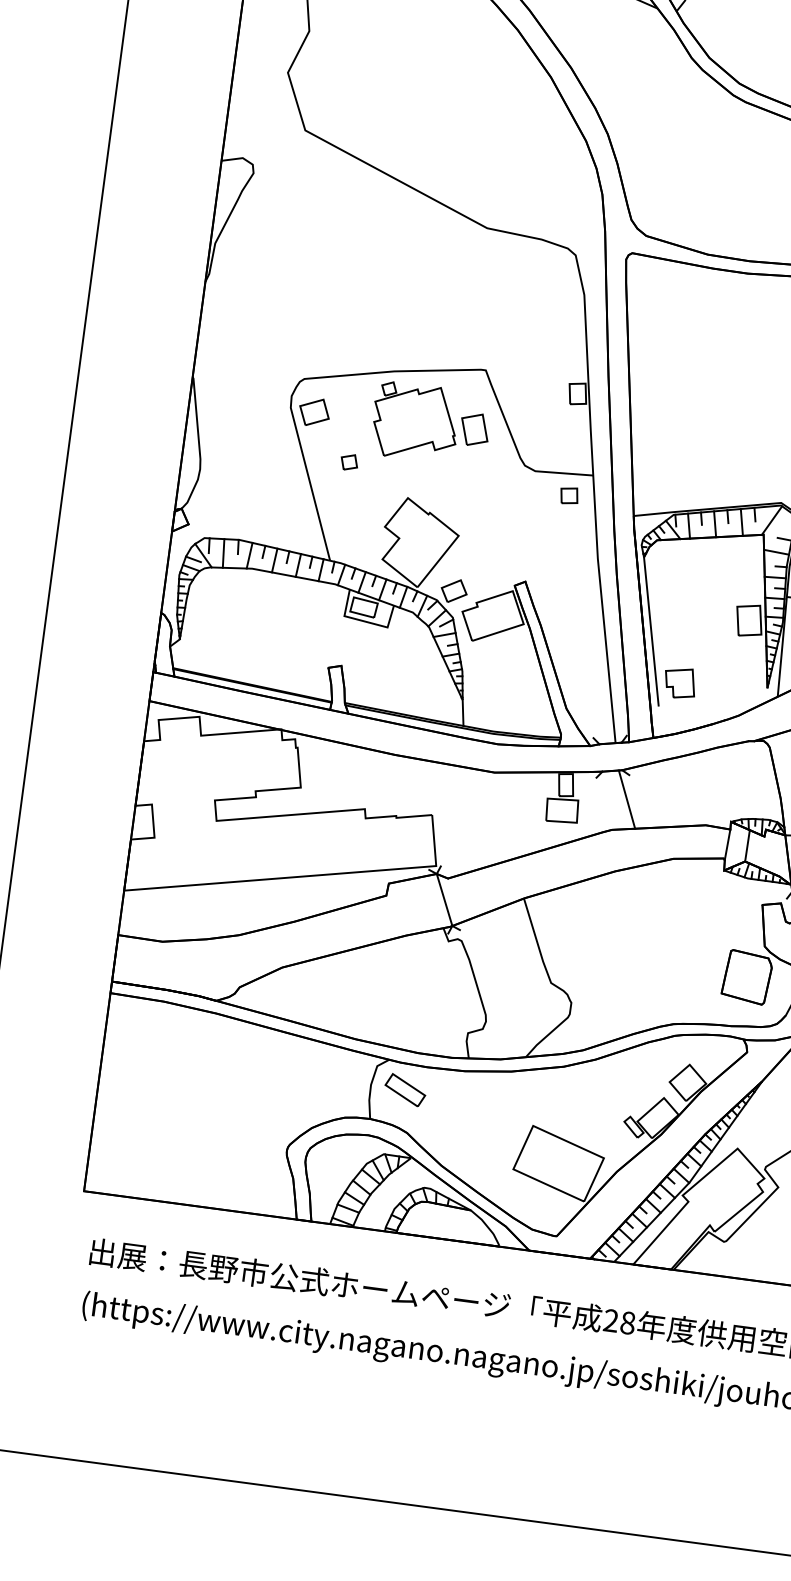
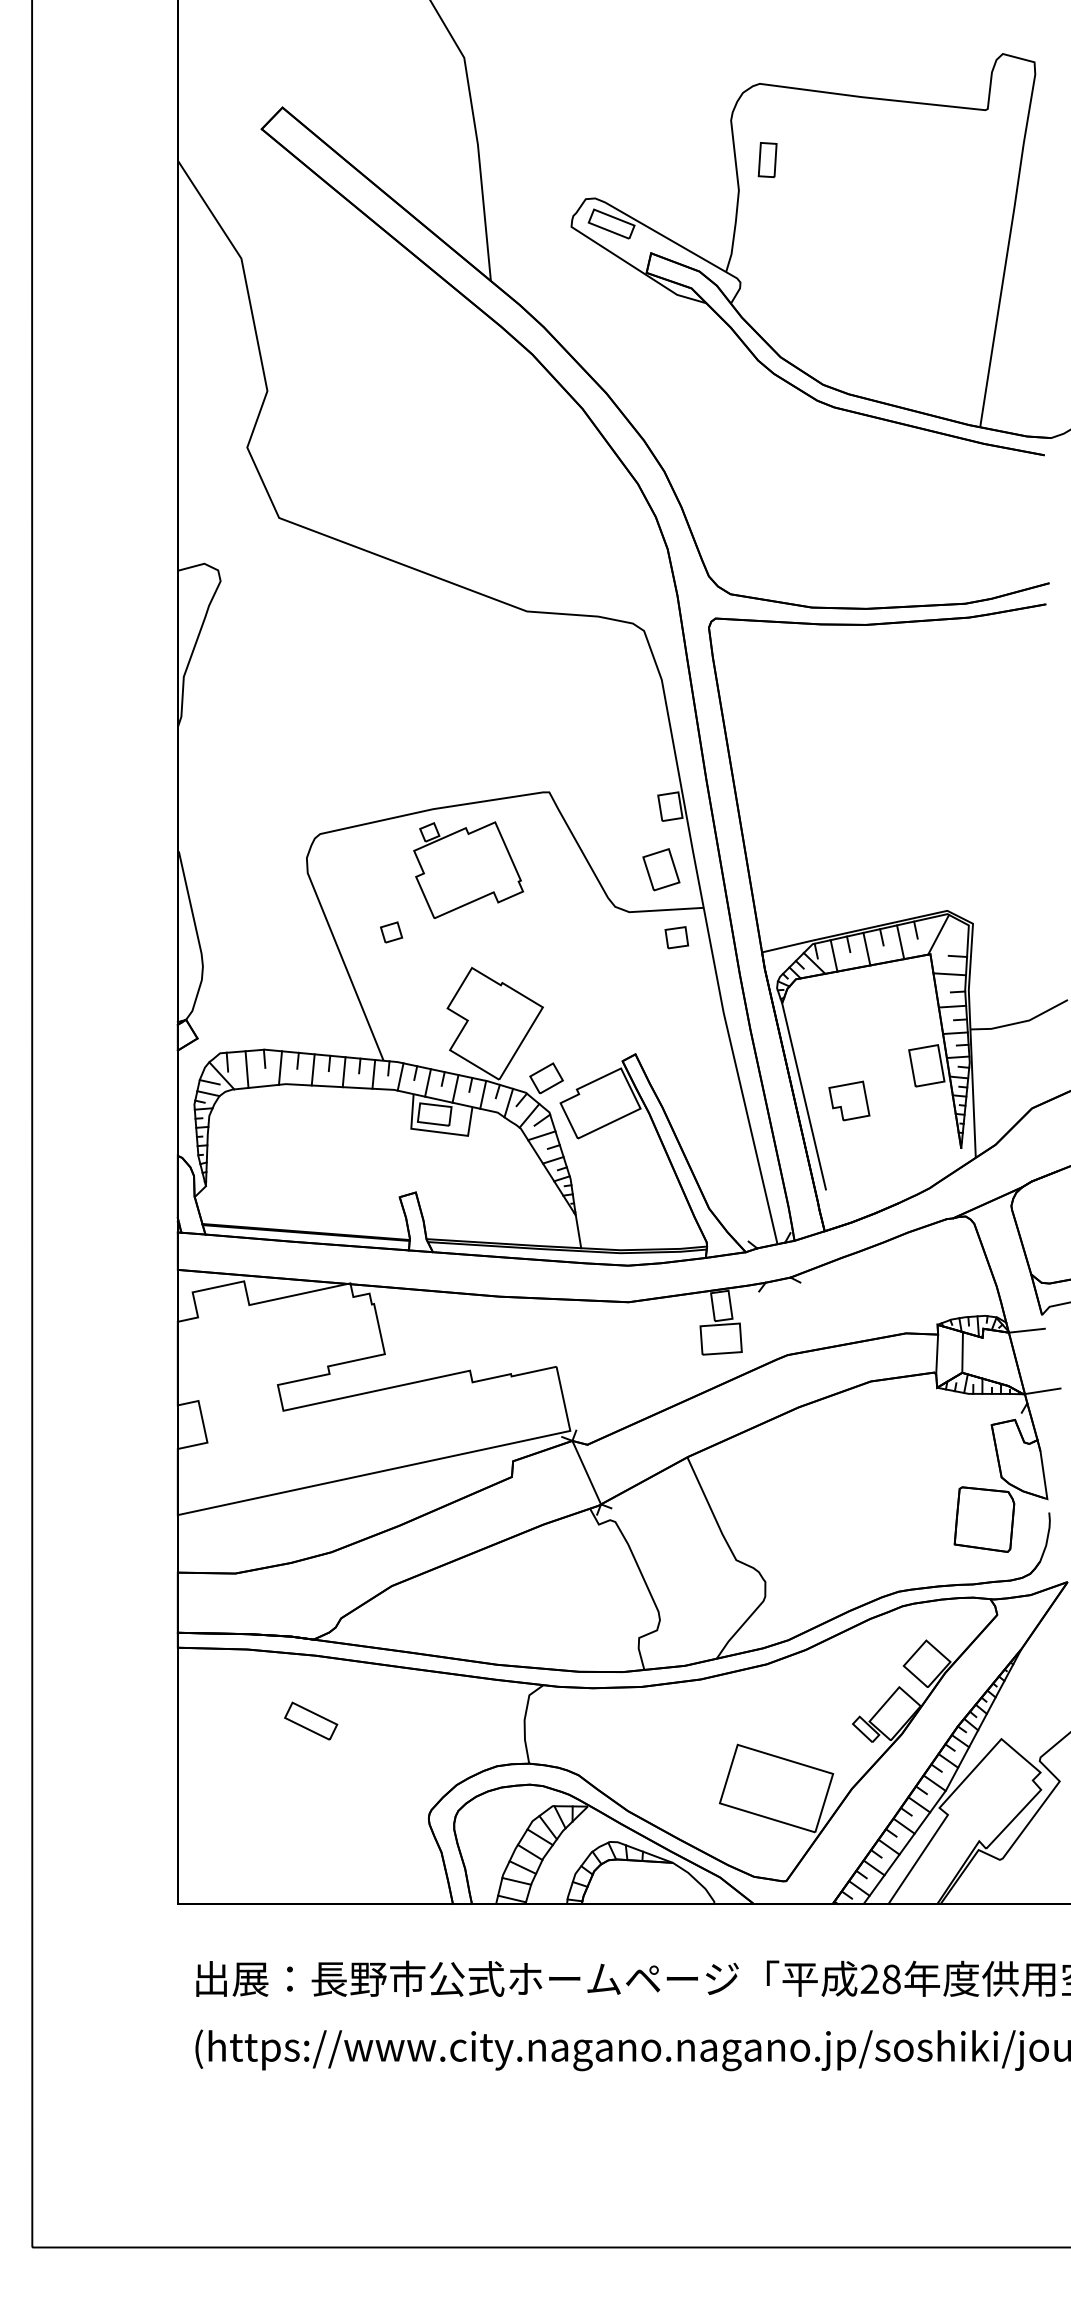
part: (314, 412) -> (338, 874), removed
part: (474, 429) -> (661, 869), moved
part: (680, 682) -> (849, 1100), moved
line: (626, 799) -> (801, 1313), removed
part: (405, 1089) -> (311, 1720), moved

